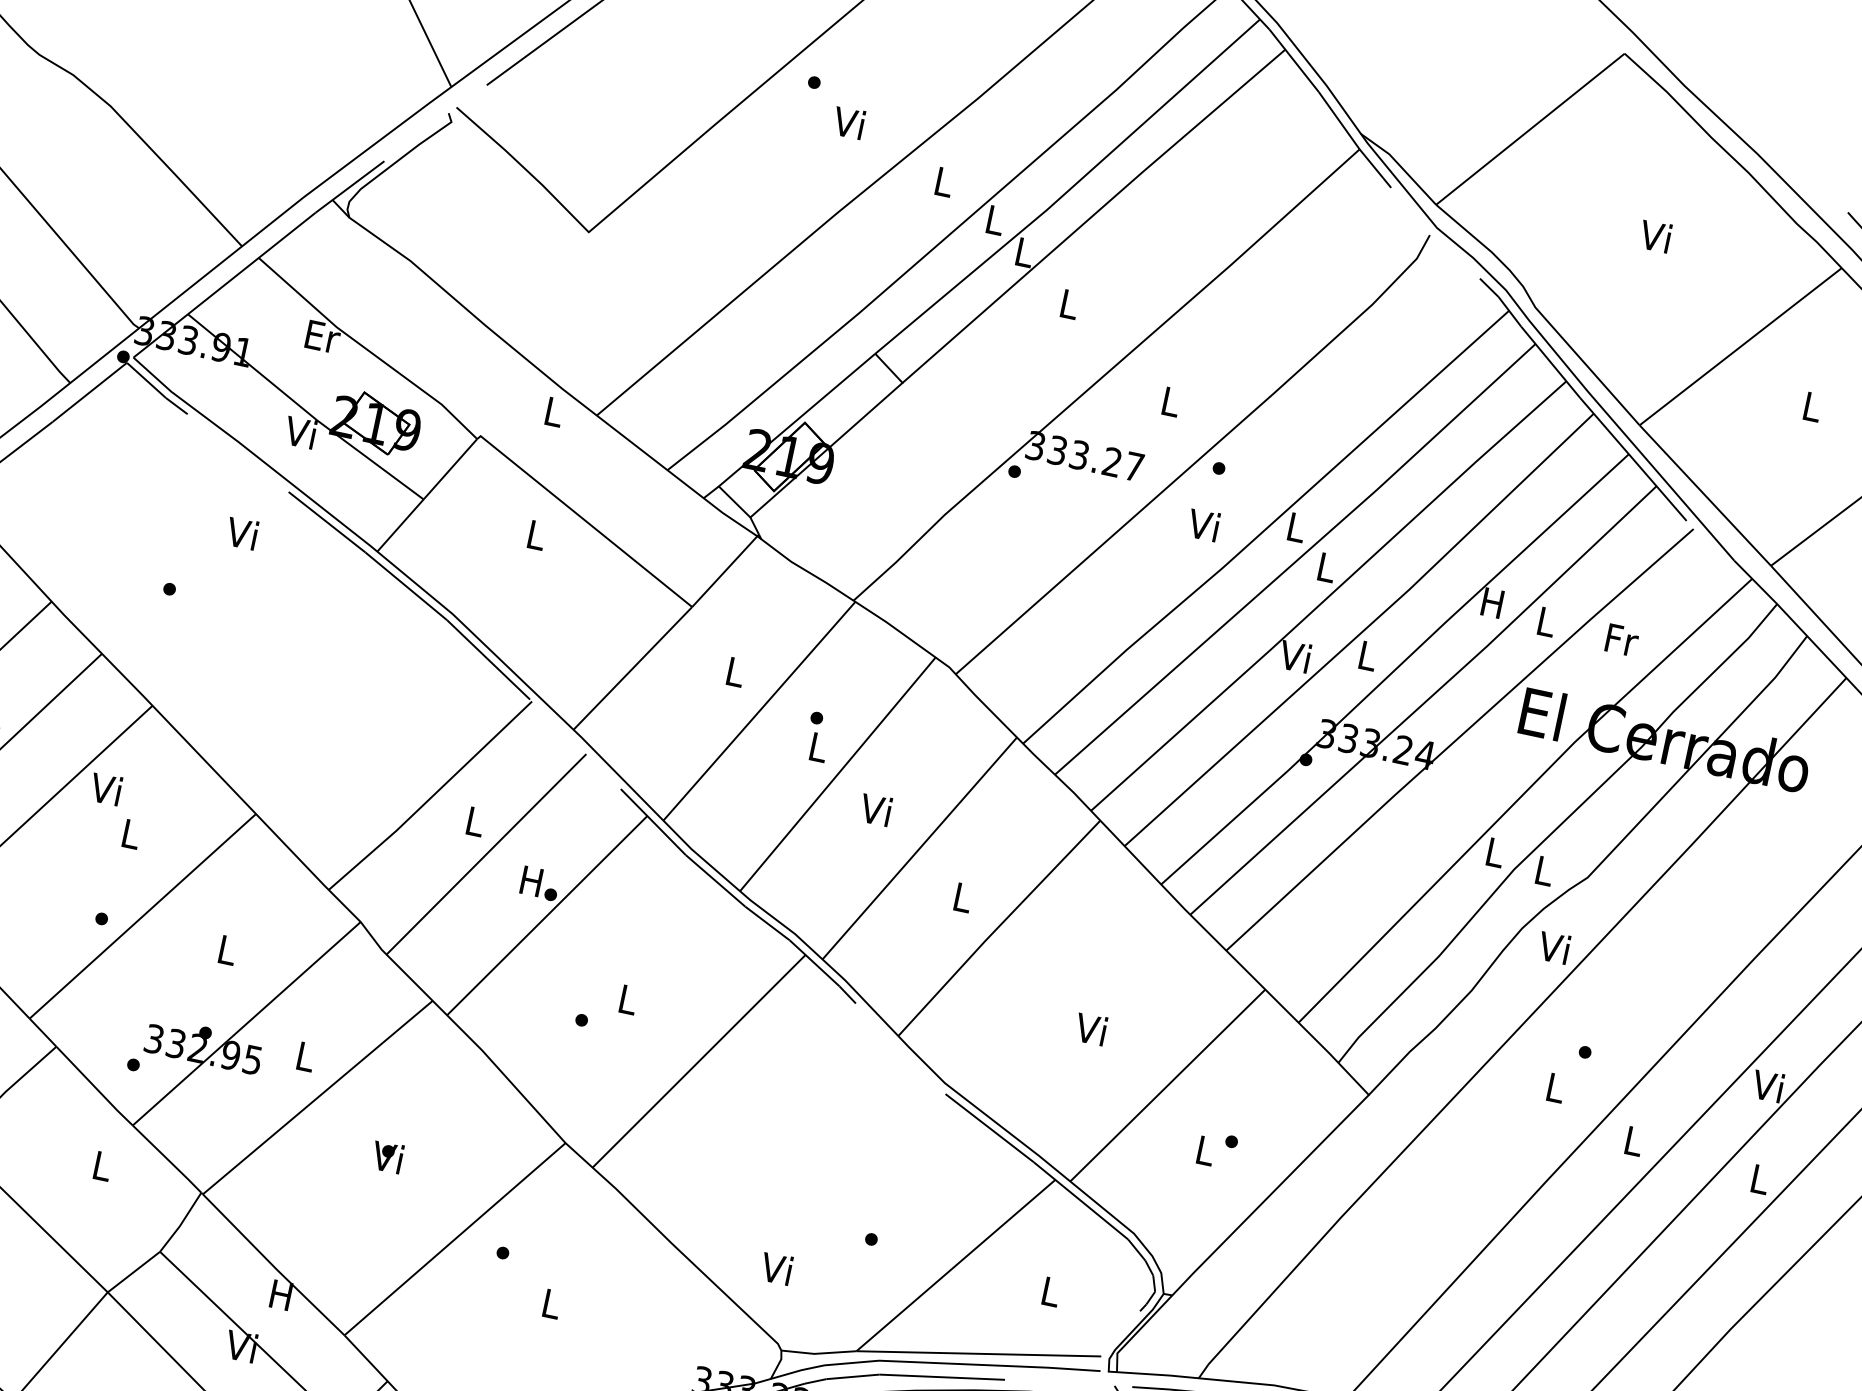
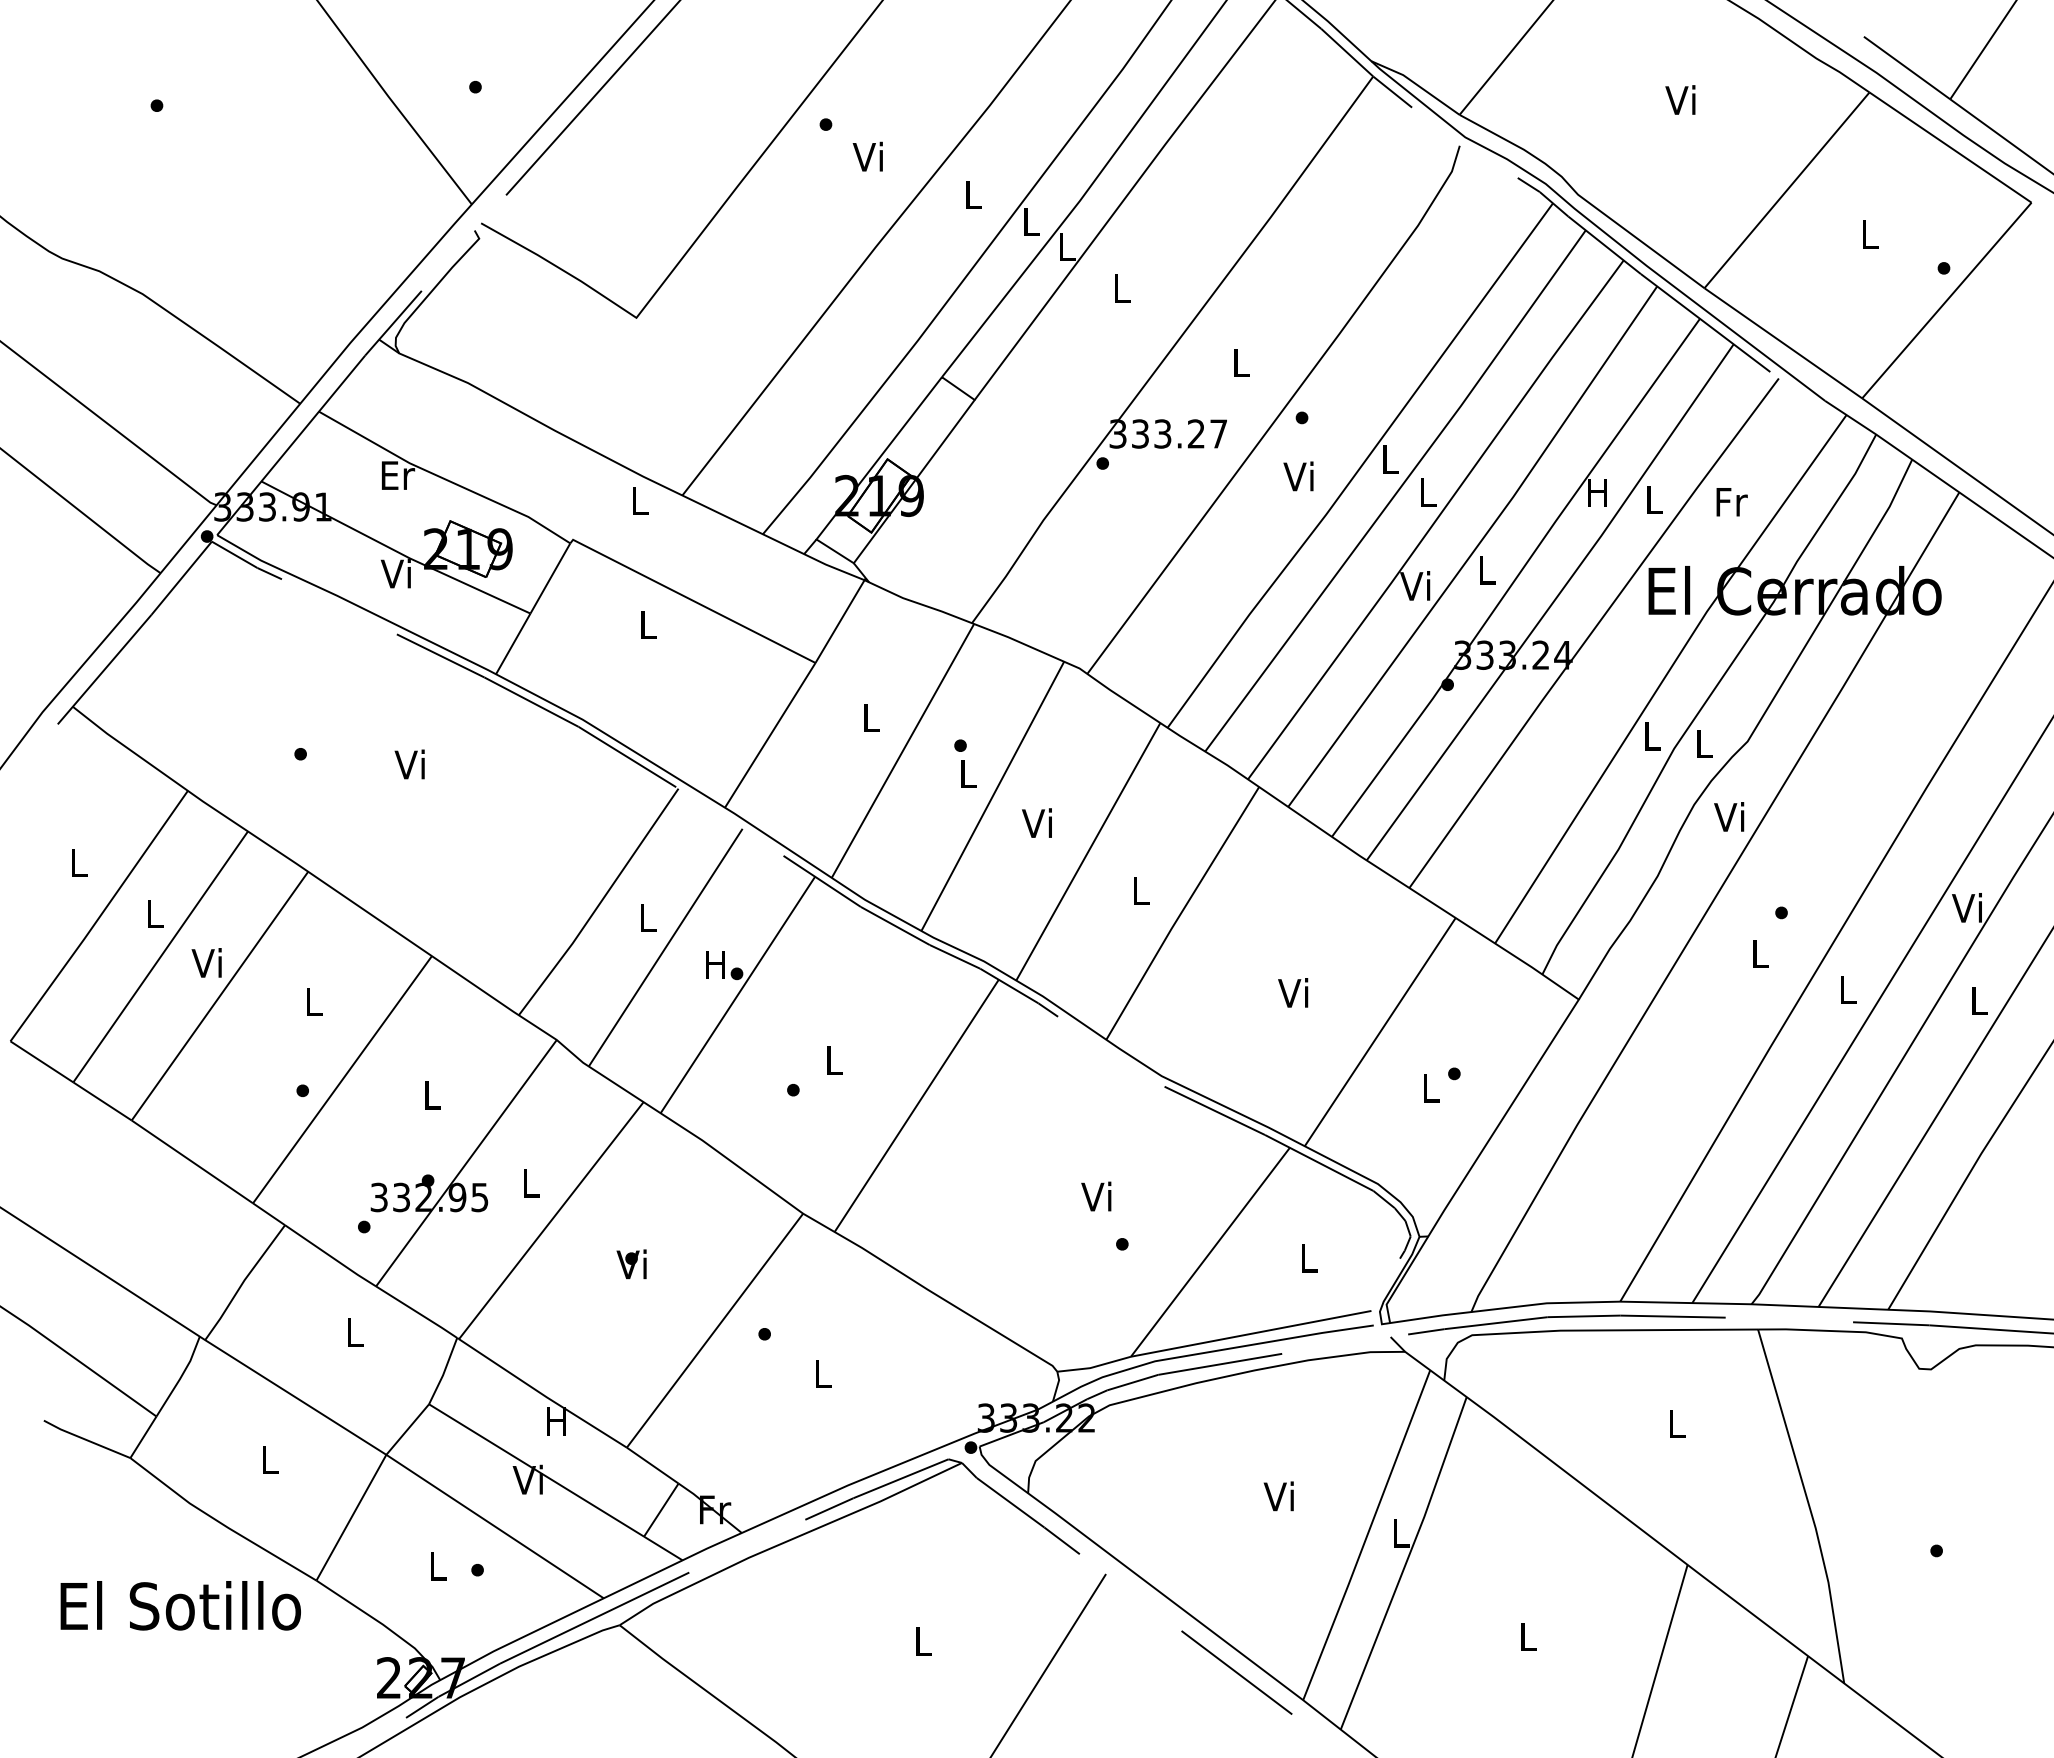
text: (241, 533) -> (409, 764), moved
text: (105, 788) -> (206, 962), moved
text: (776, 1268) -> (1096, 1196), moved

